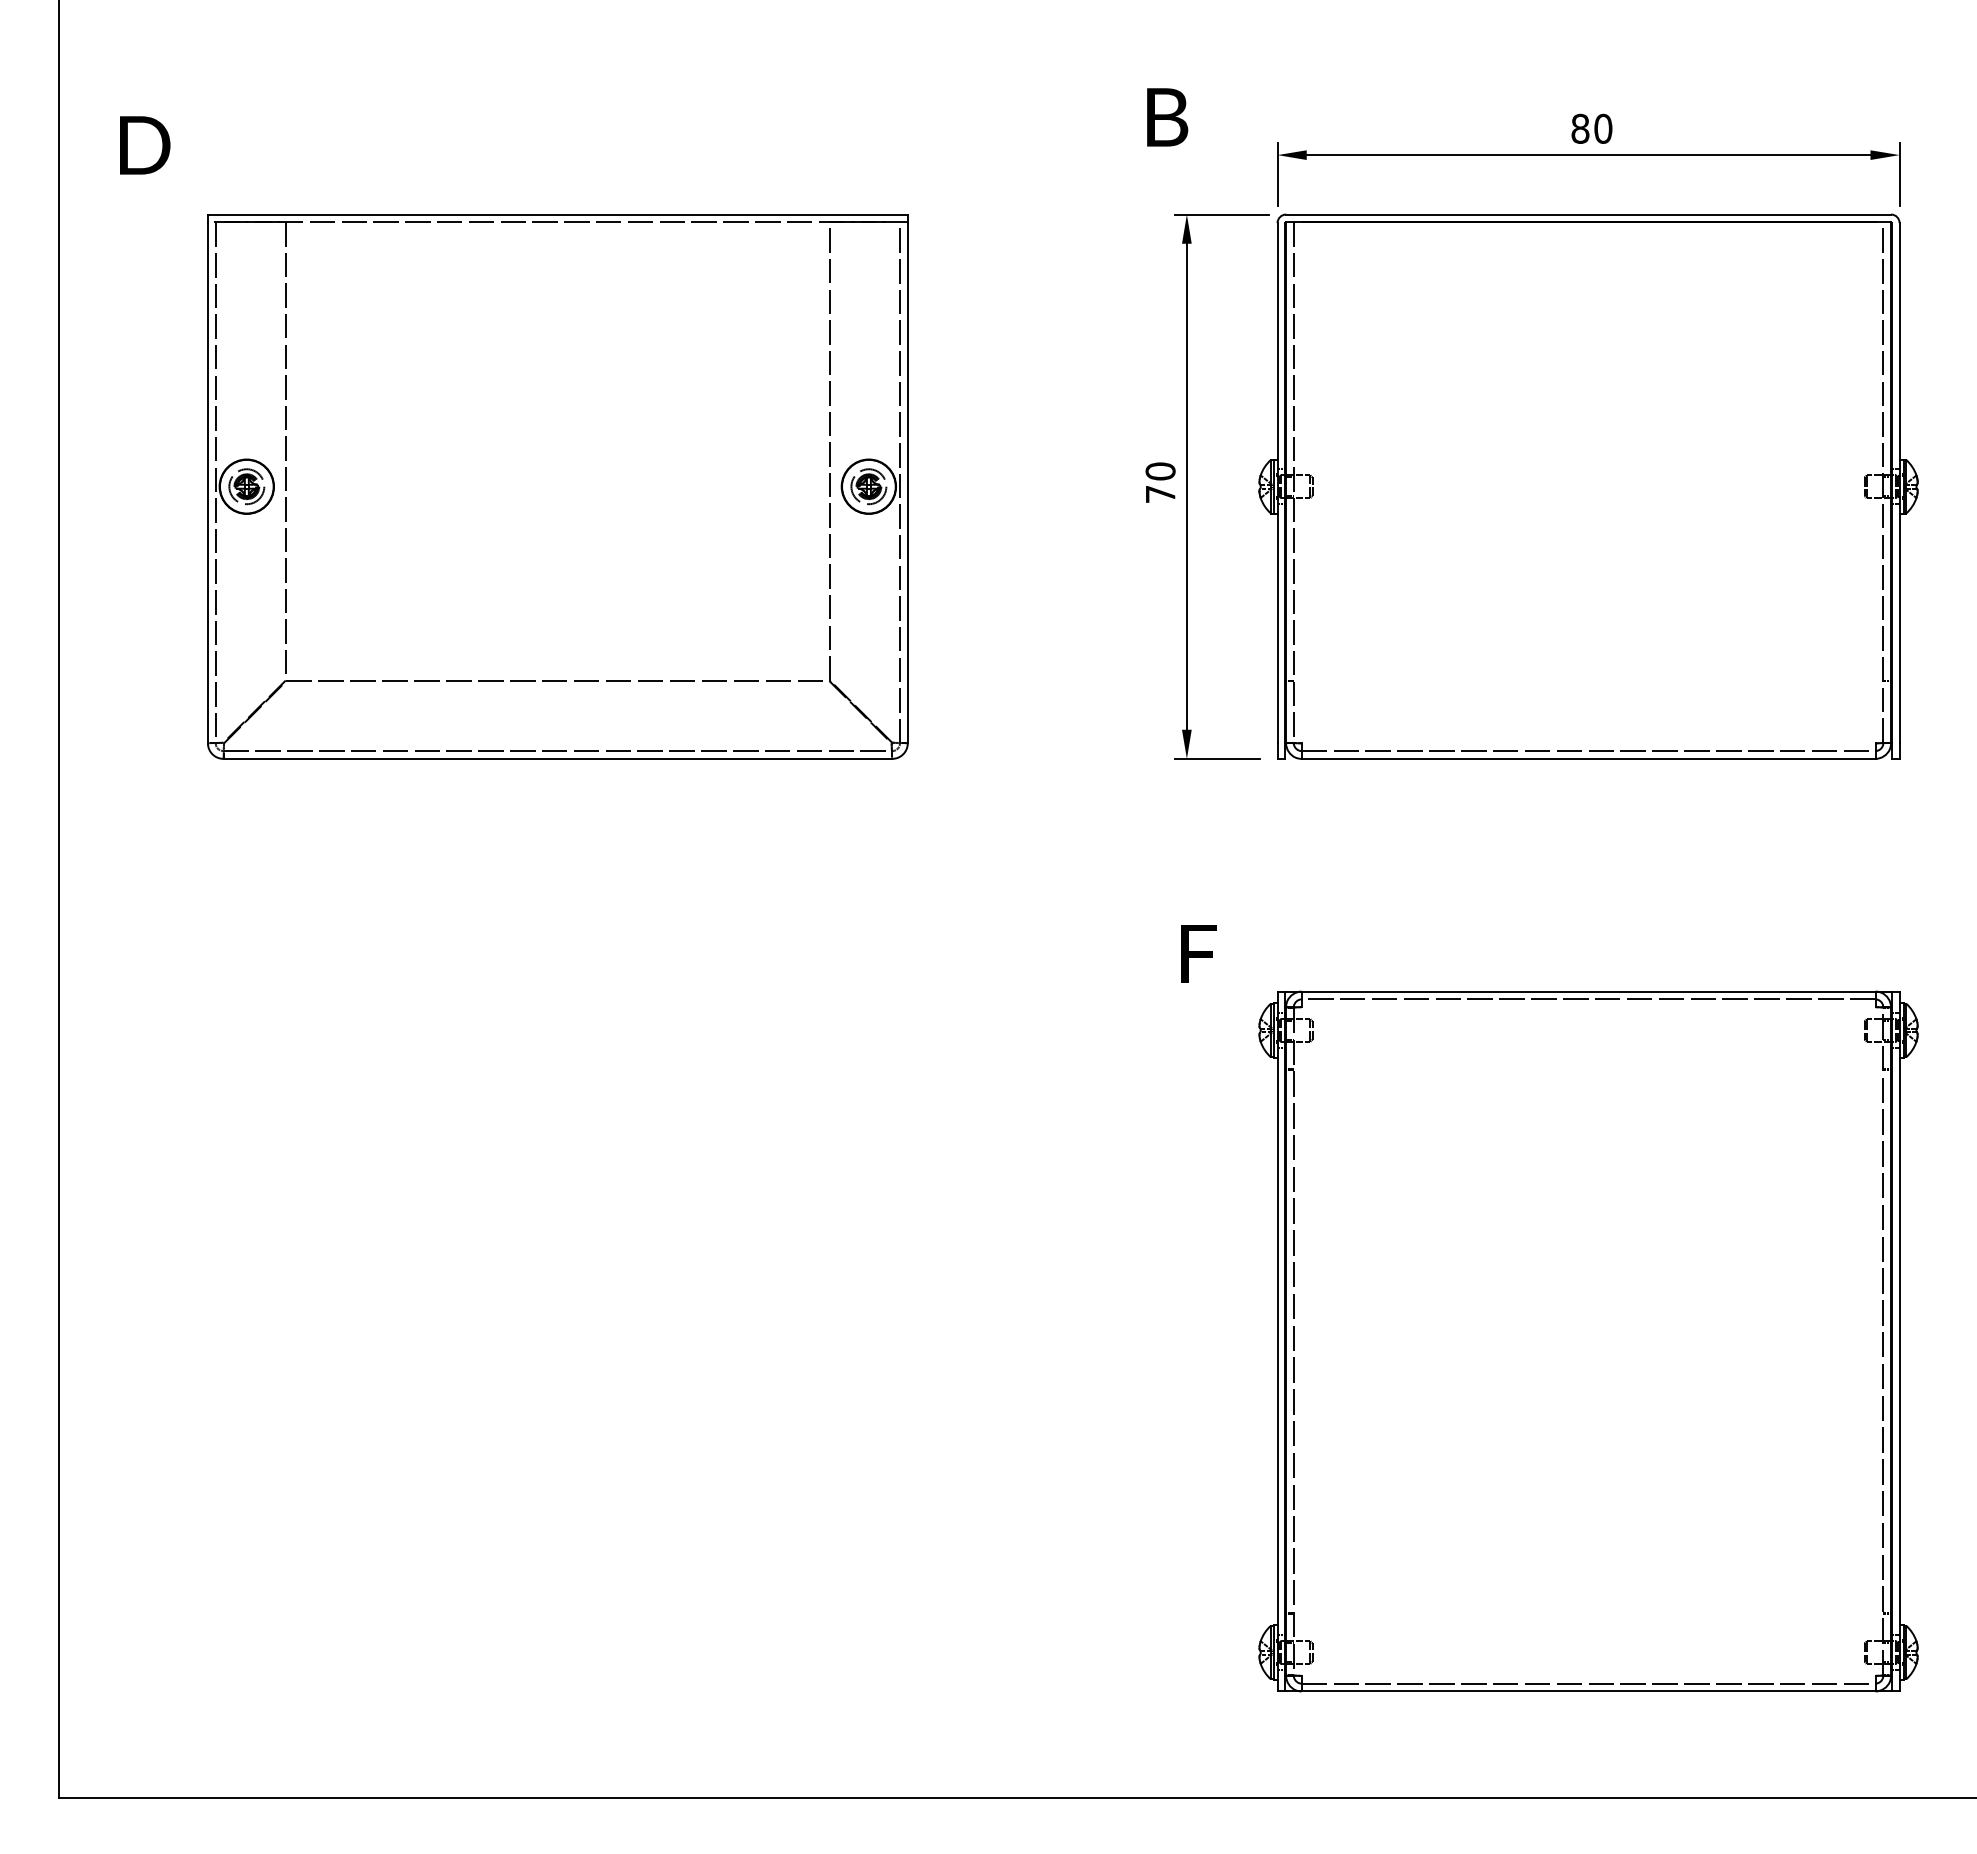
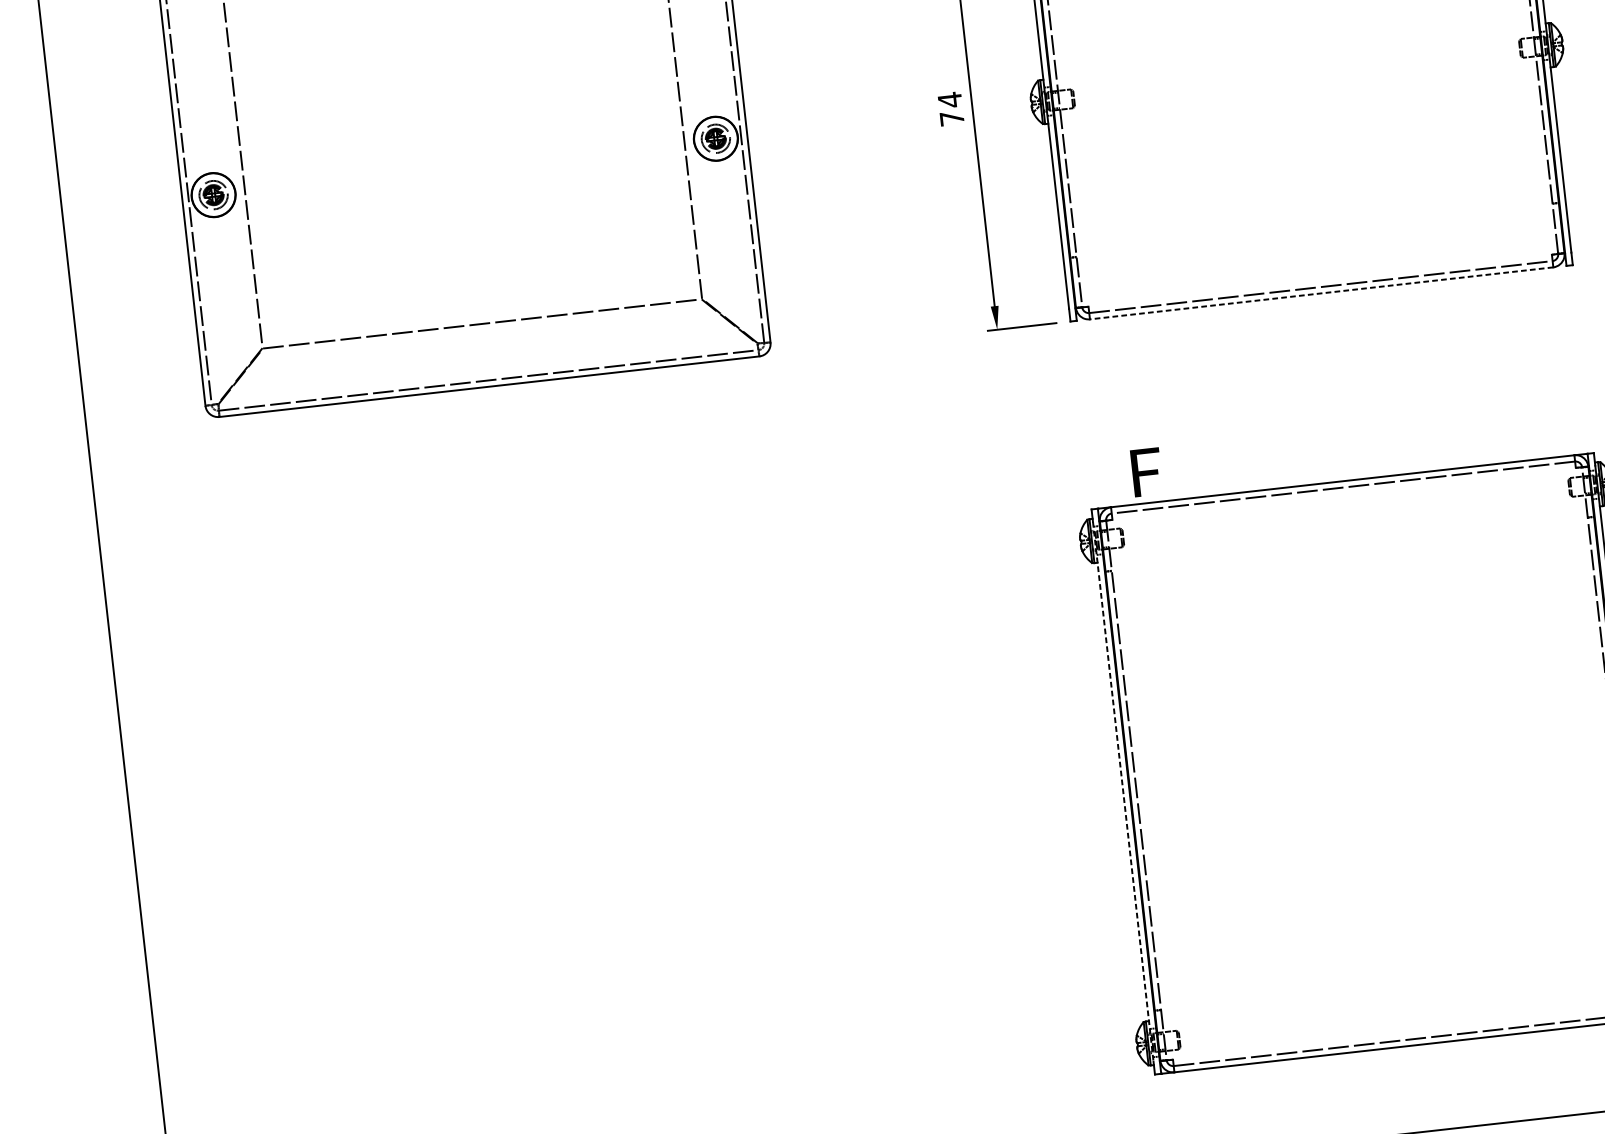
text: (1160, 471) -> (949, 100), 70 -> 74
line: (1588, 758) -> (1321, 293), solid -> dashed
text: (1198, 953) -> (1146, 472), moved
line: (1277, 1342) -> (1123, 792), solid -> dashed

